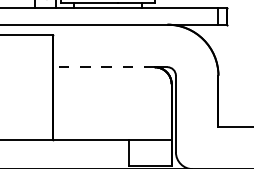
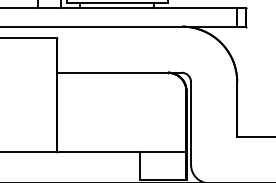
line: (103, 67) -> (112, 73), dashed -> solid

